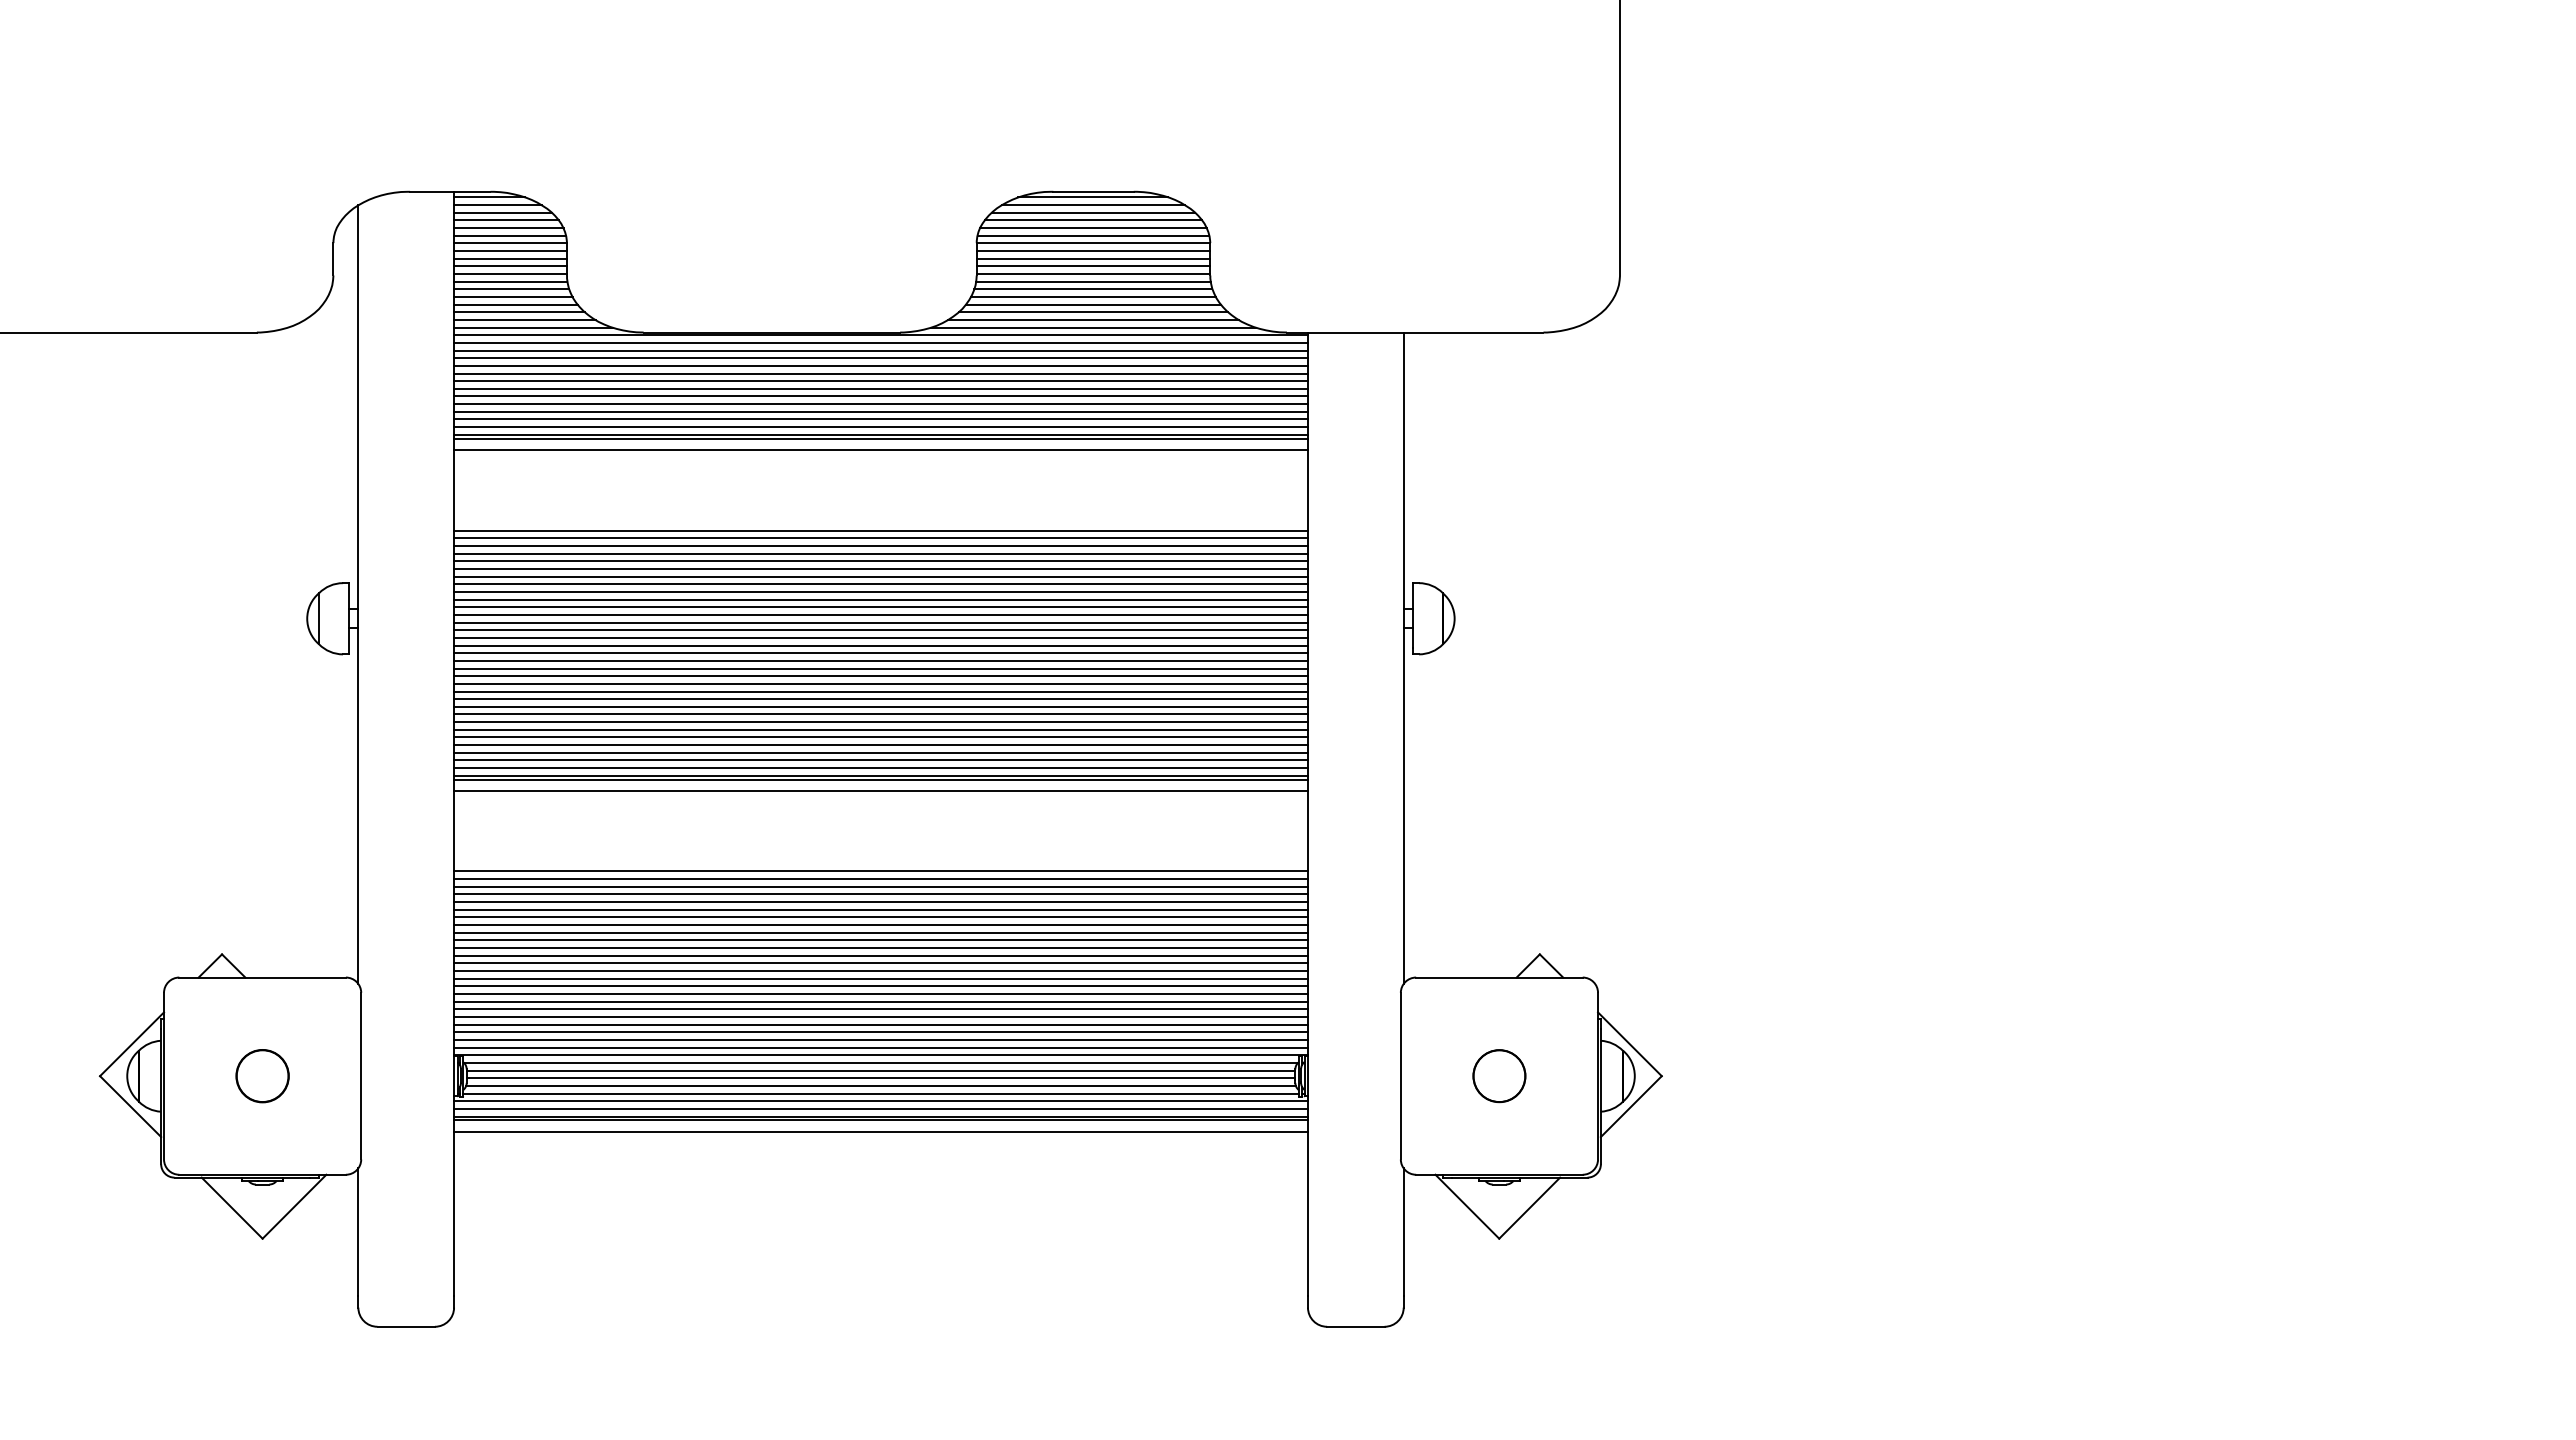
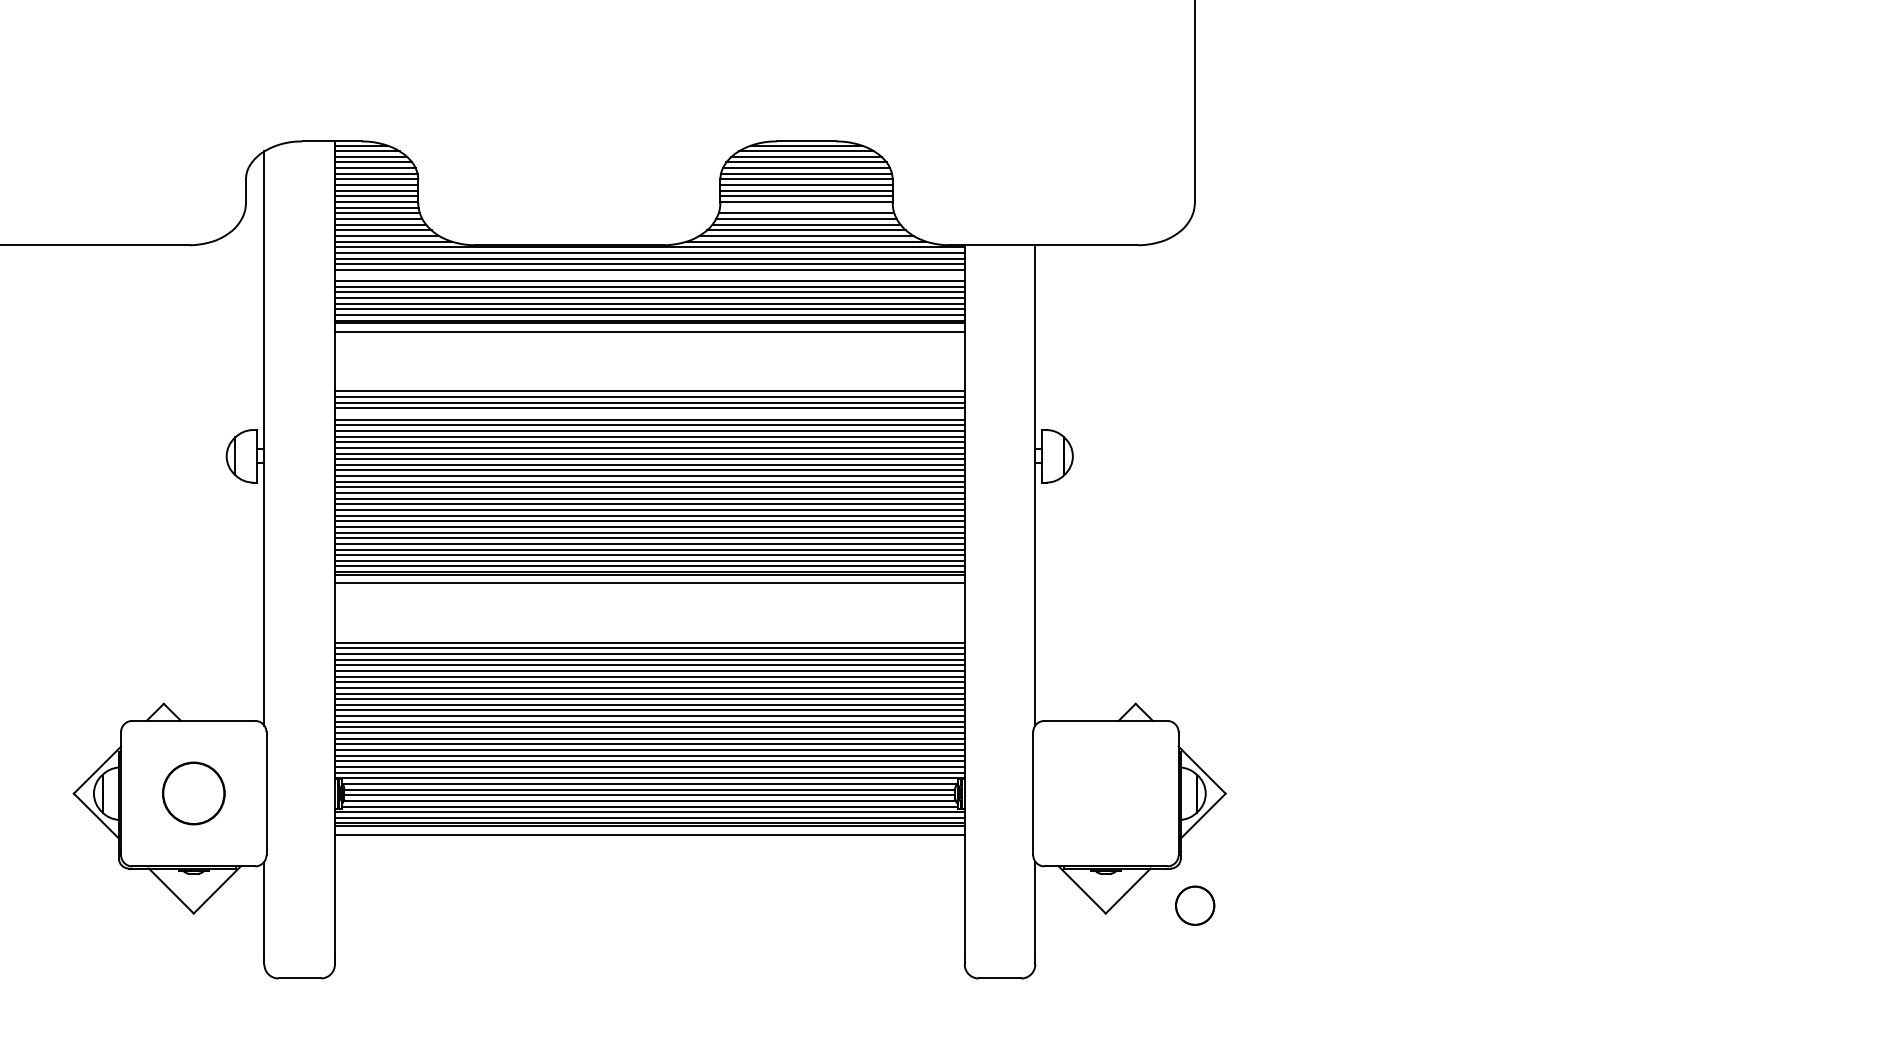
line: (1093, 281) -> (806, 207), removed
line: (880, 373) -> (649, 275), removed
line: (880, 561) -> (649, 414), removed
circle: (262, 1076) -> (193, 793), size x1.6
circle: (1499, 1076) -> (1195, 906), moved

